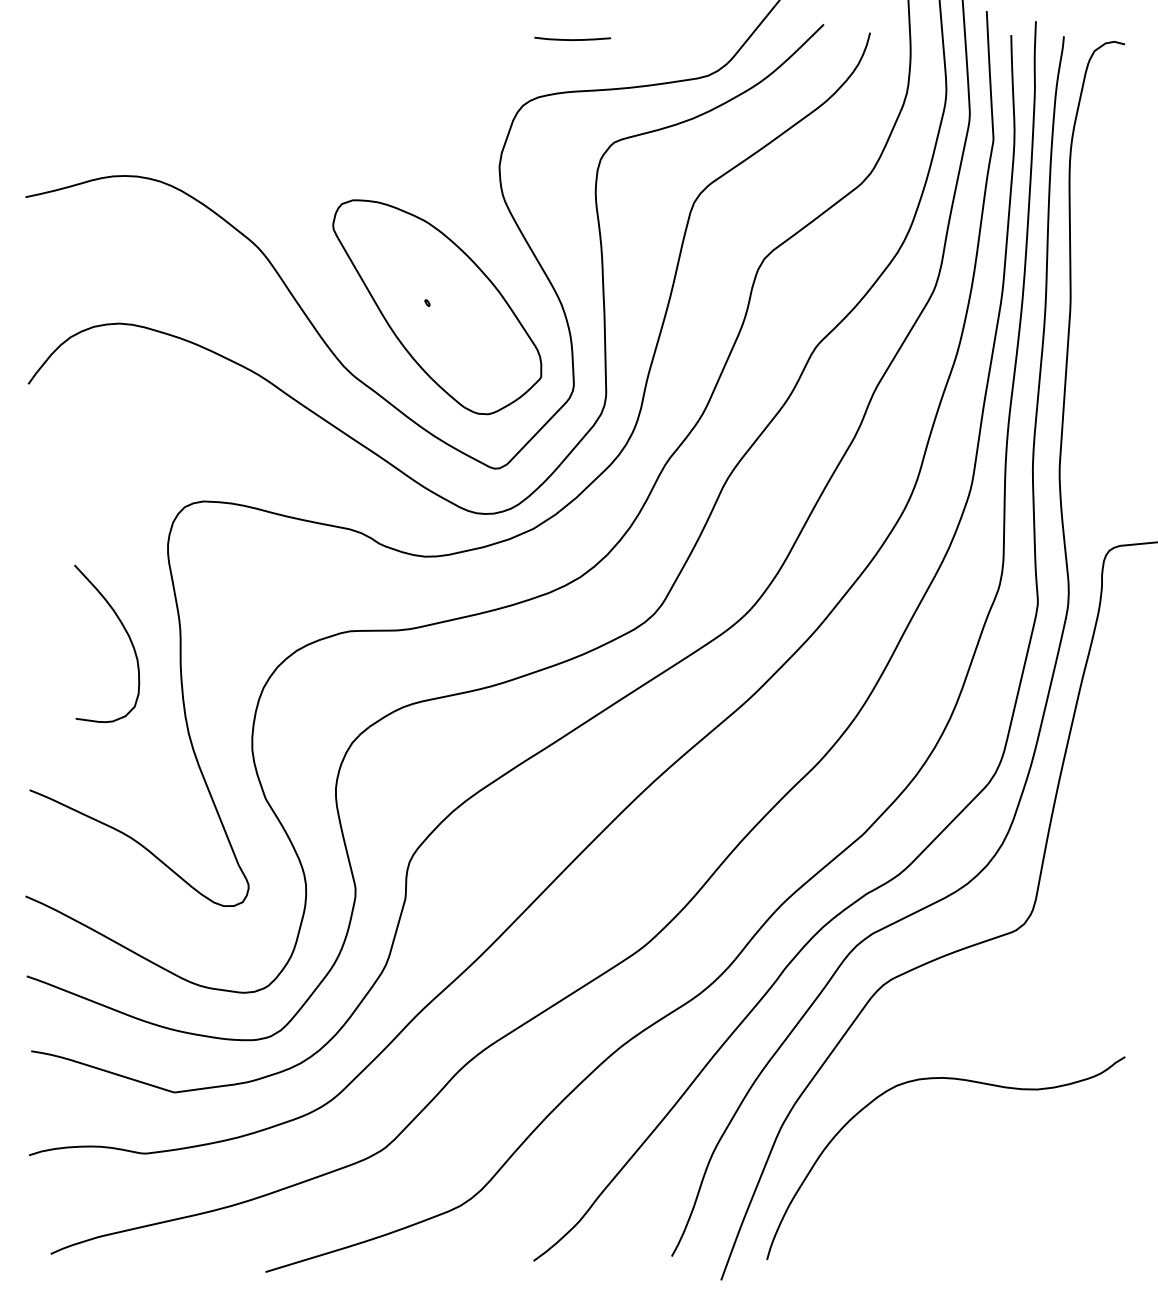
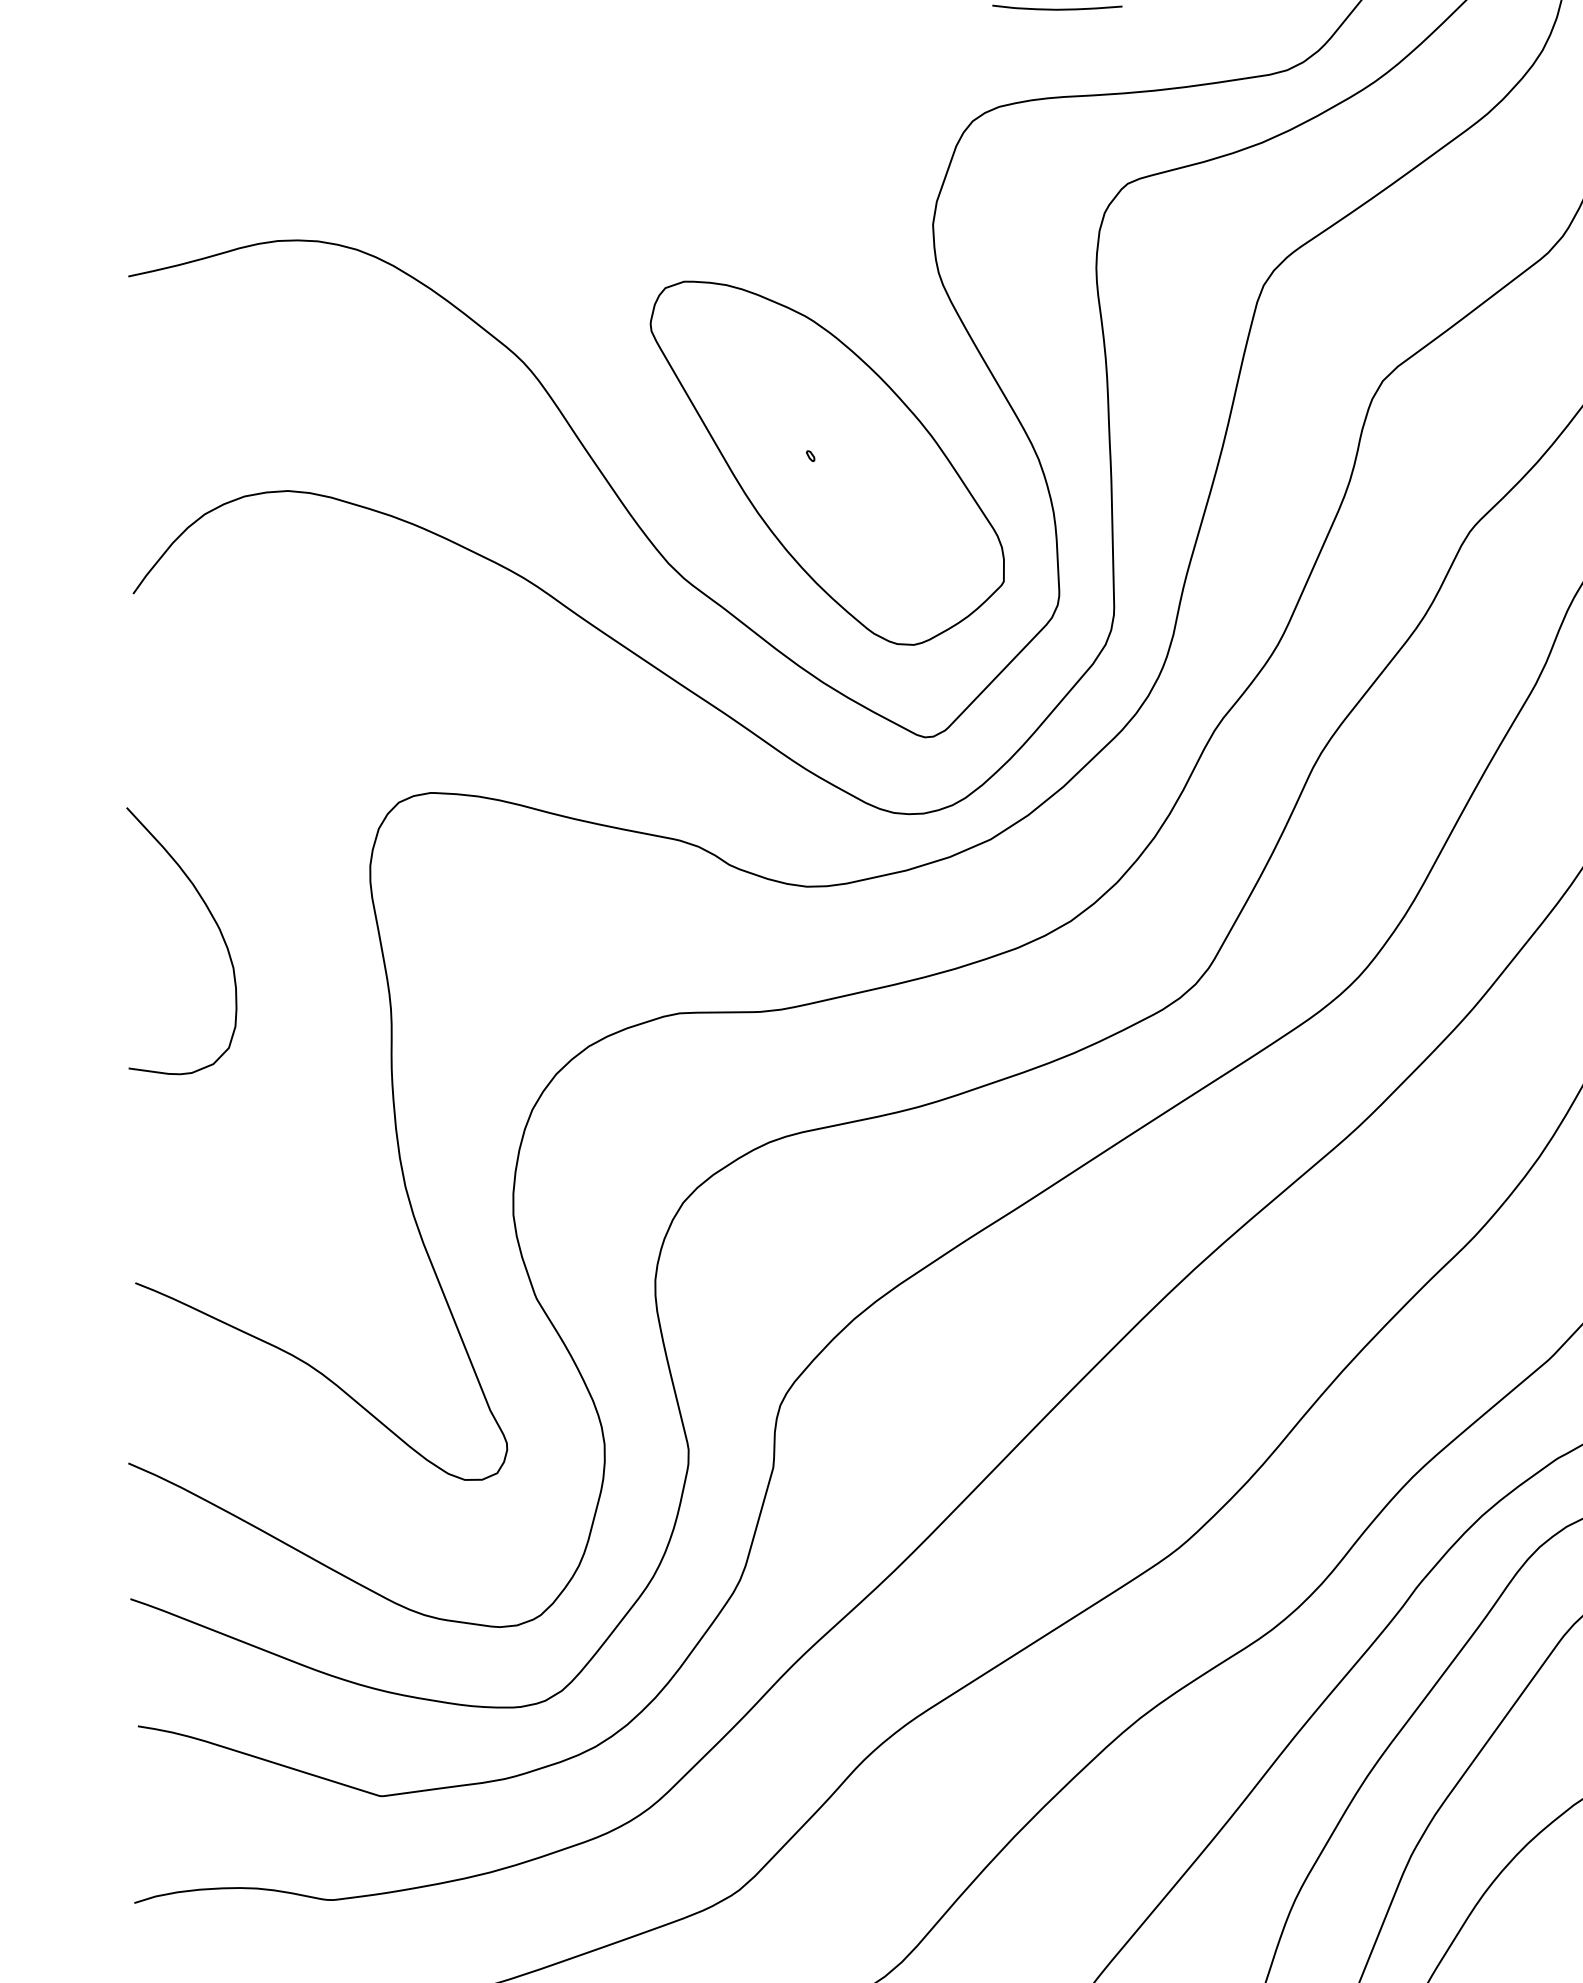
curve: (124, 630) -> (211, 918), moved

